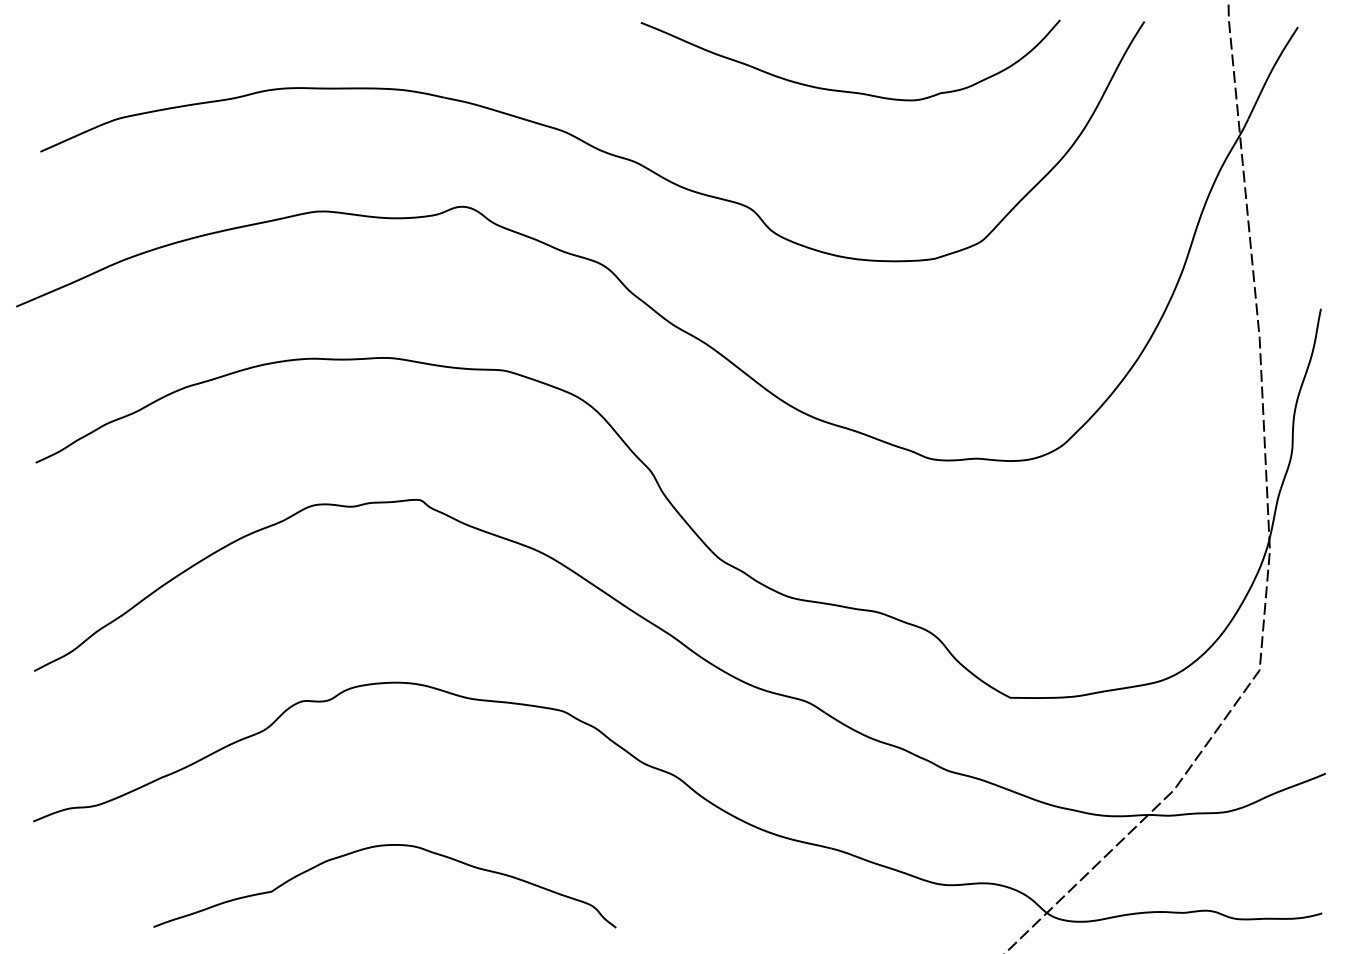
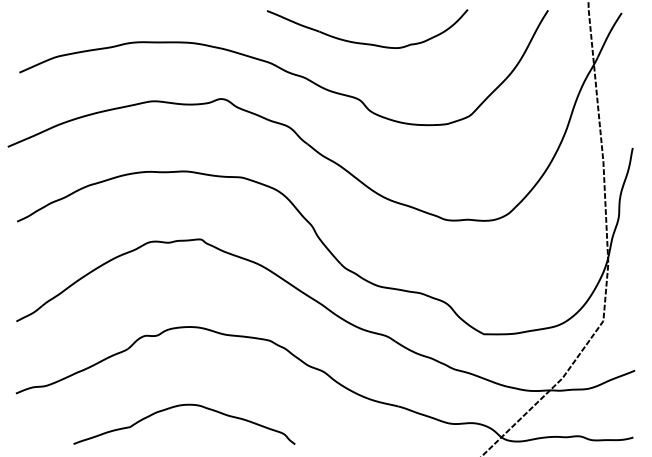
part: (842, 88) -> (363, 42), moved

